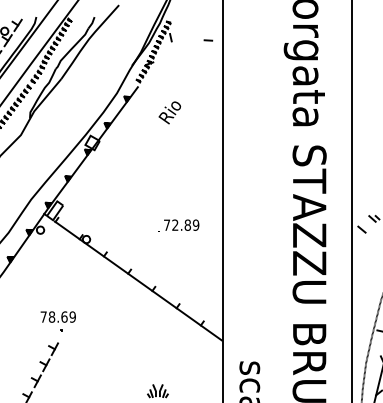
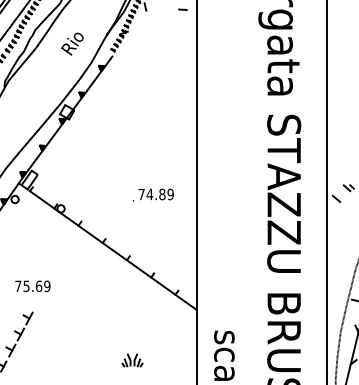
text: (169, 112) -> (72, 43), moved
text: (175, 224) -> (150, 193), 72.89 -> 74.89
text: (51, 316) -> (26, 285), 78.69 -> 75.69

